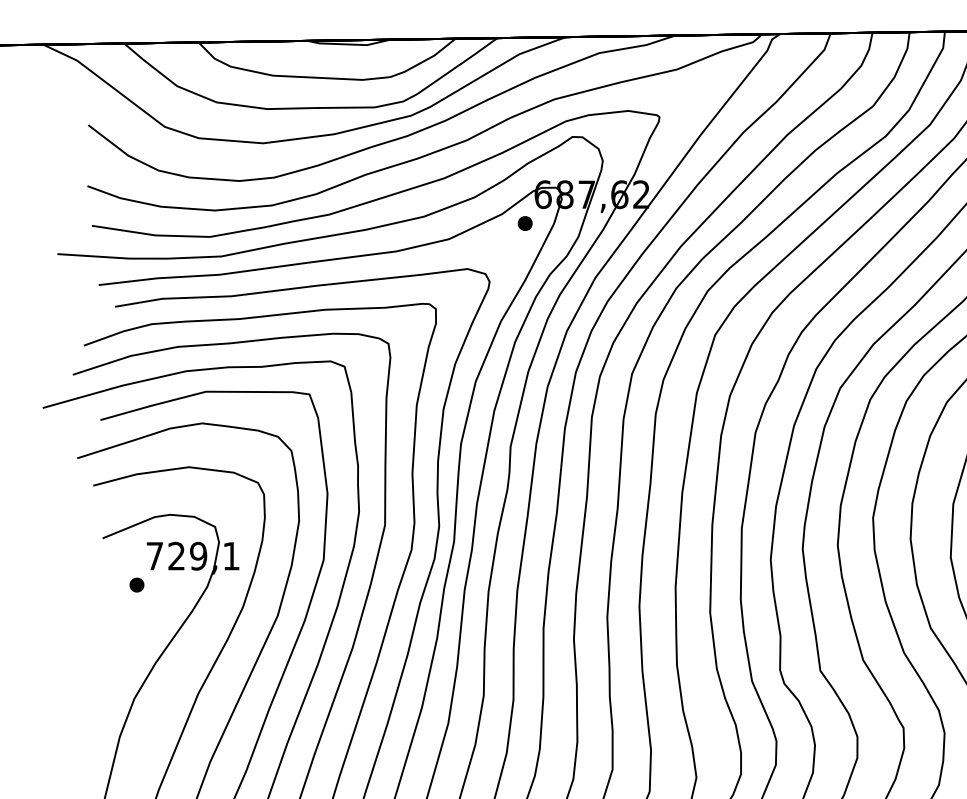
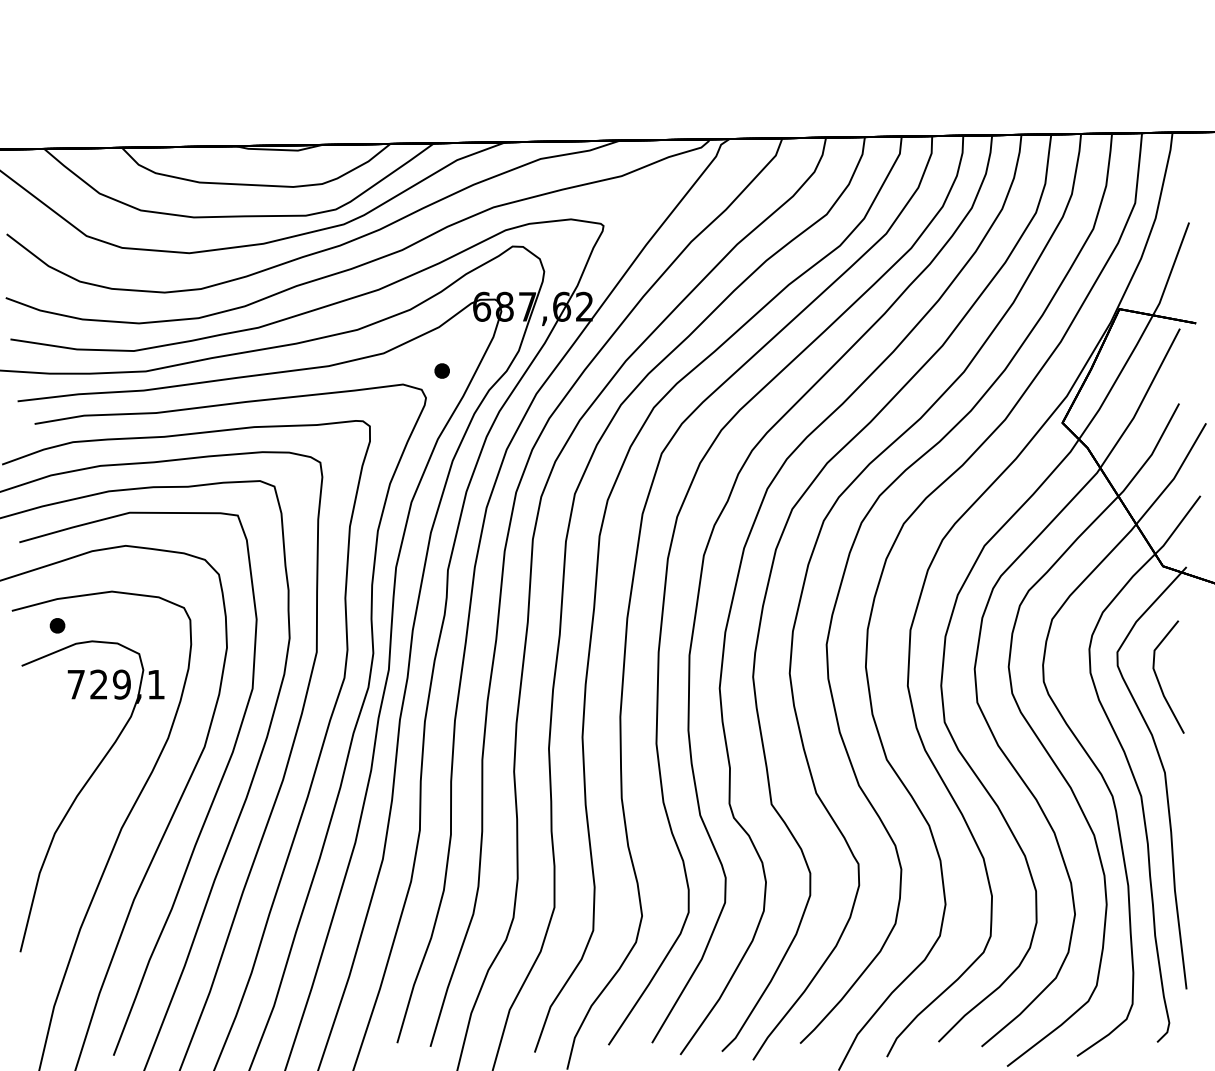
part: (524, 223) -> (441, 370), moved
part: (136, 584) -> (57, 625), moved

